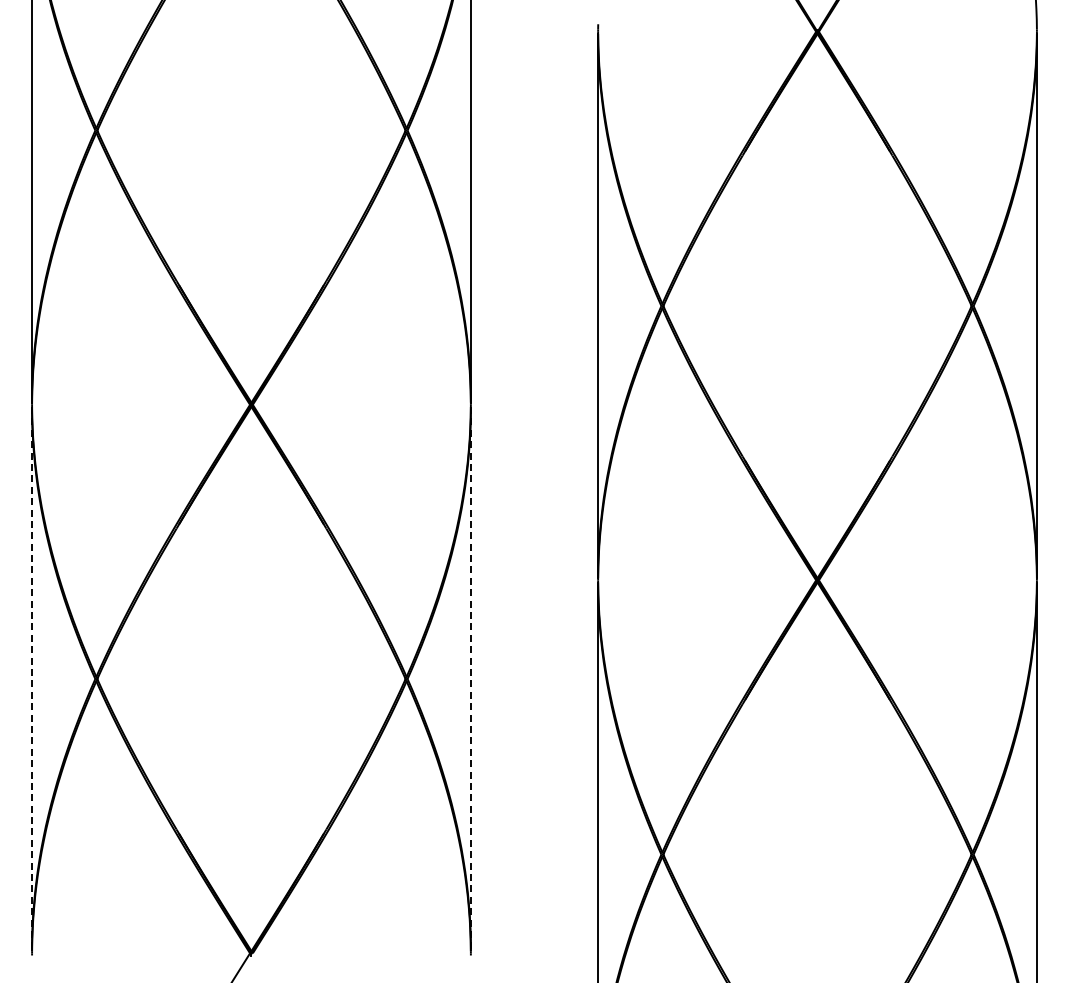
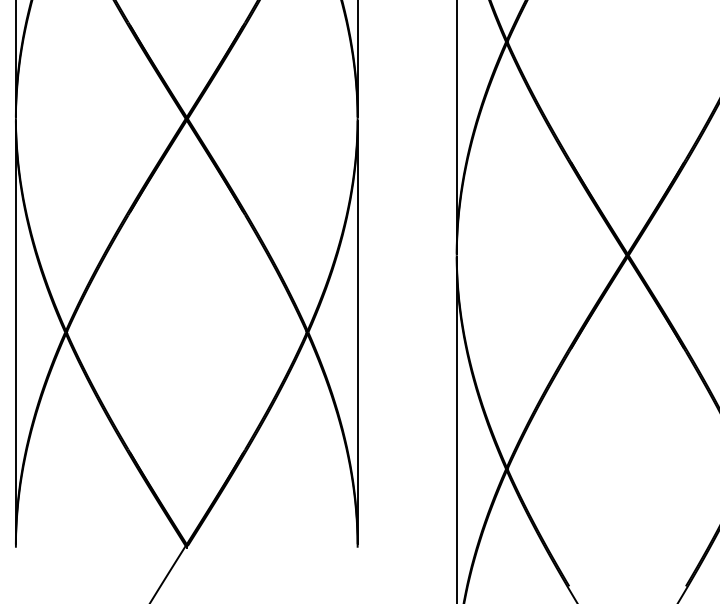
line: (32, 679) -> (16, 332), dashed -> solid
line: (470, 679) -> (357, 332), dashed -> solid

